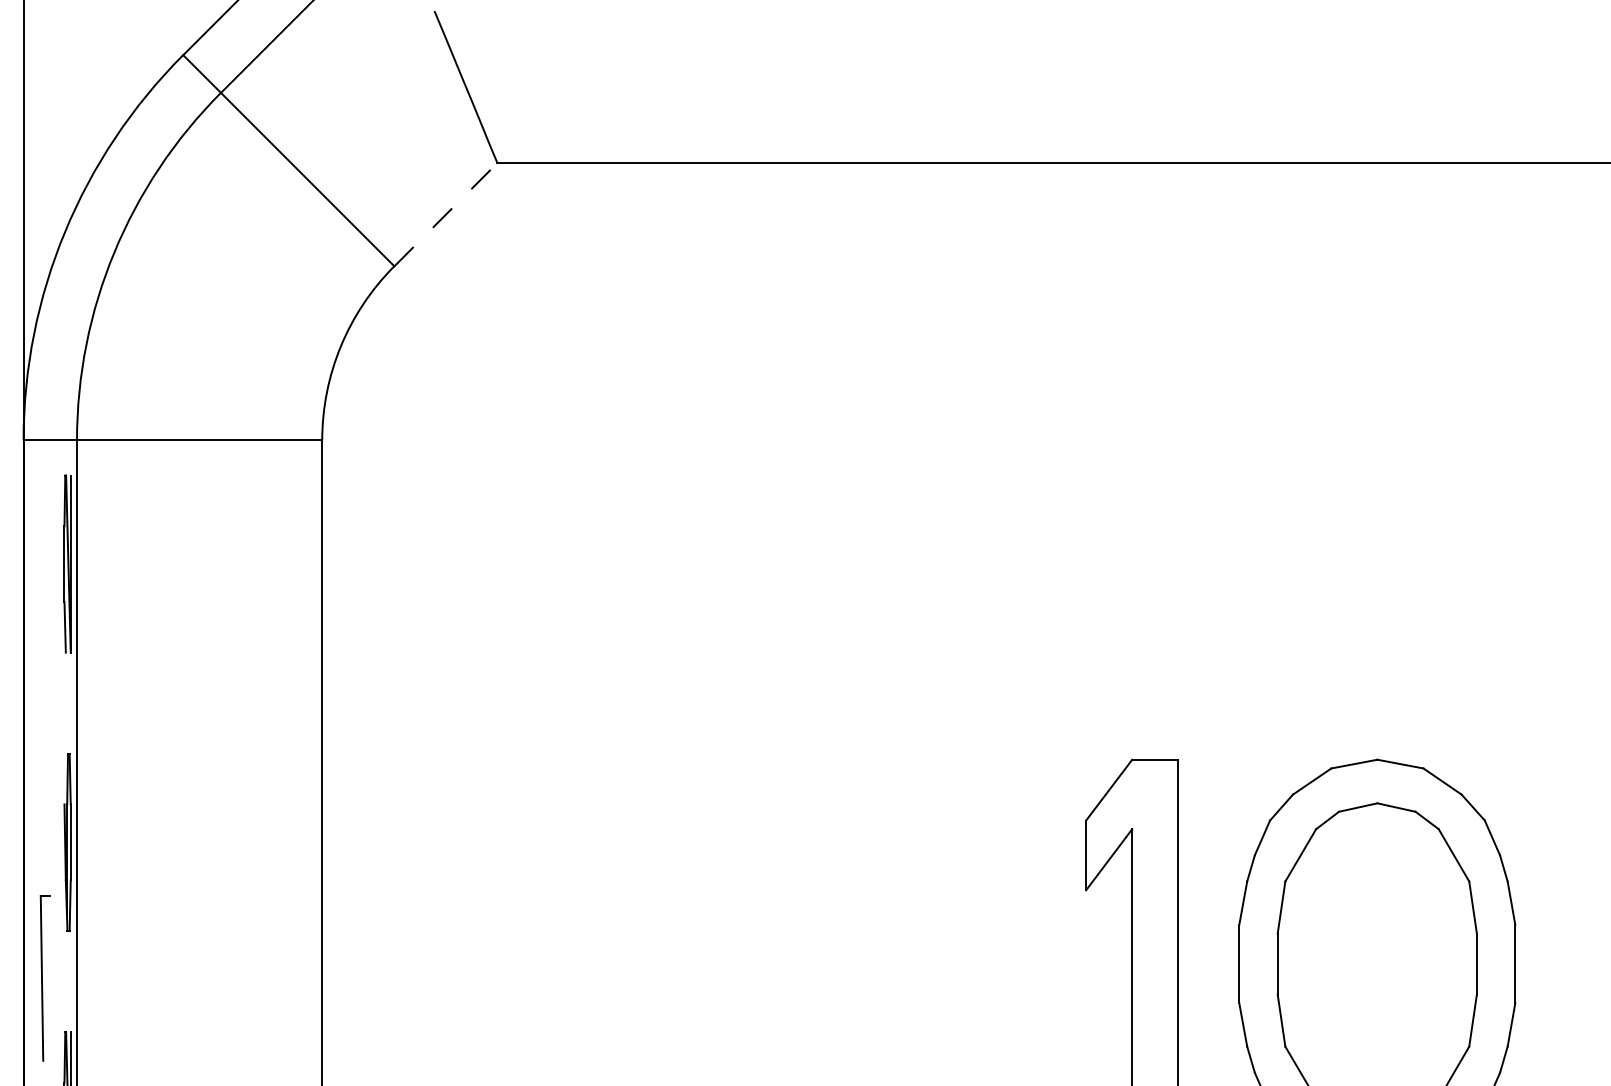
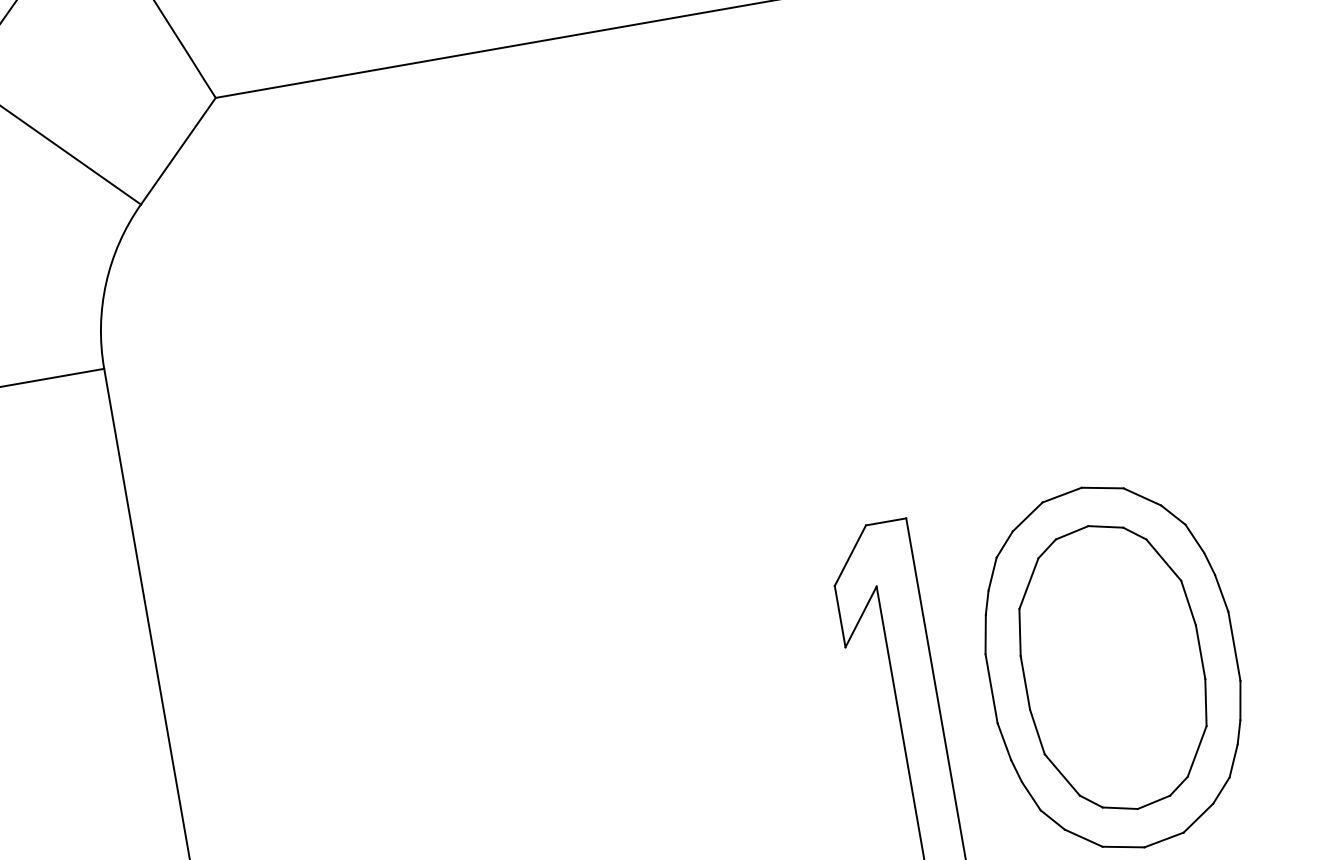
line: (445, 214) -> (177, 151), dashed -> solid

